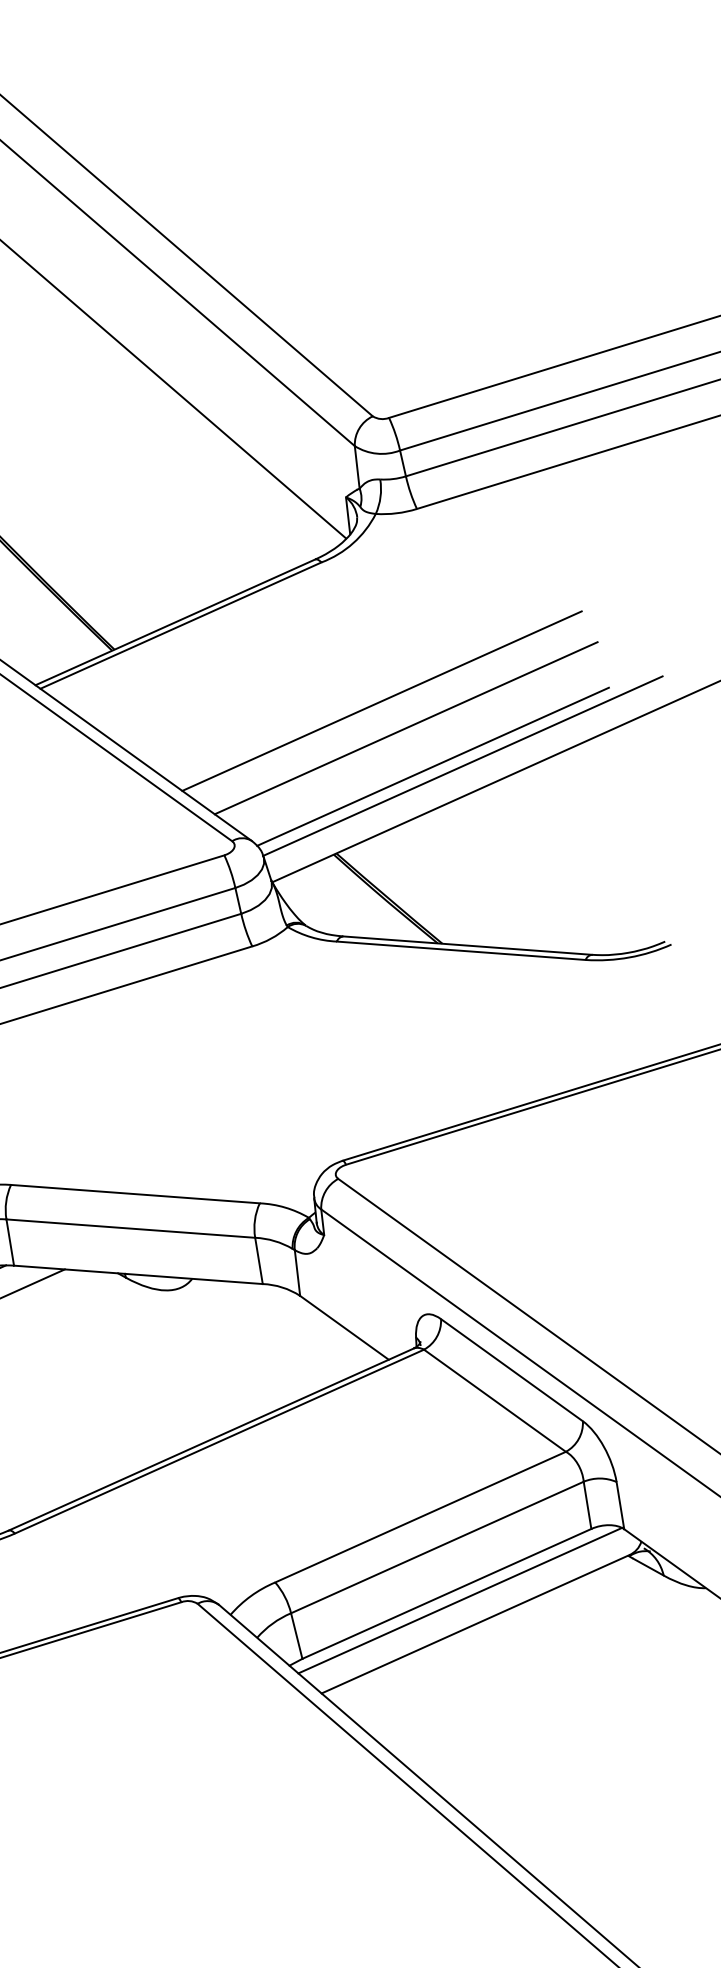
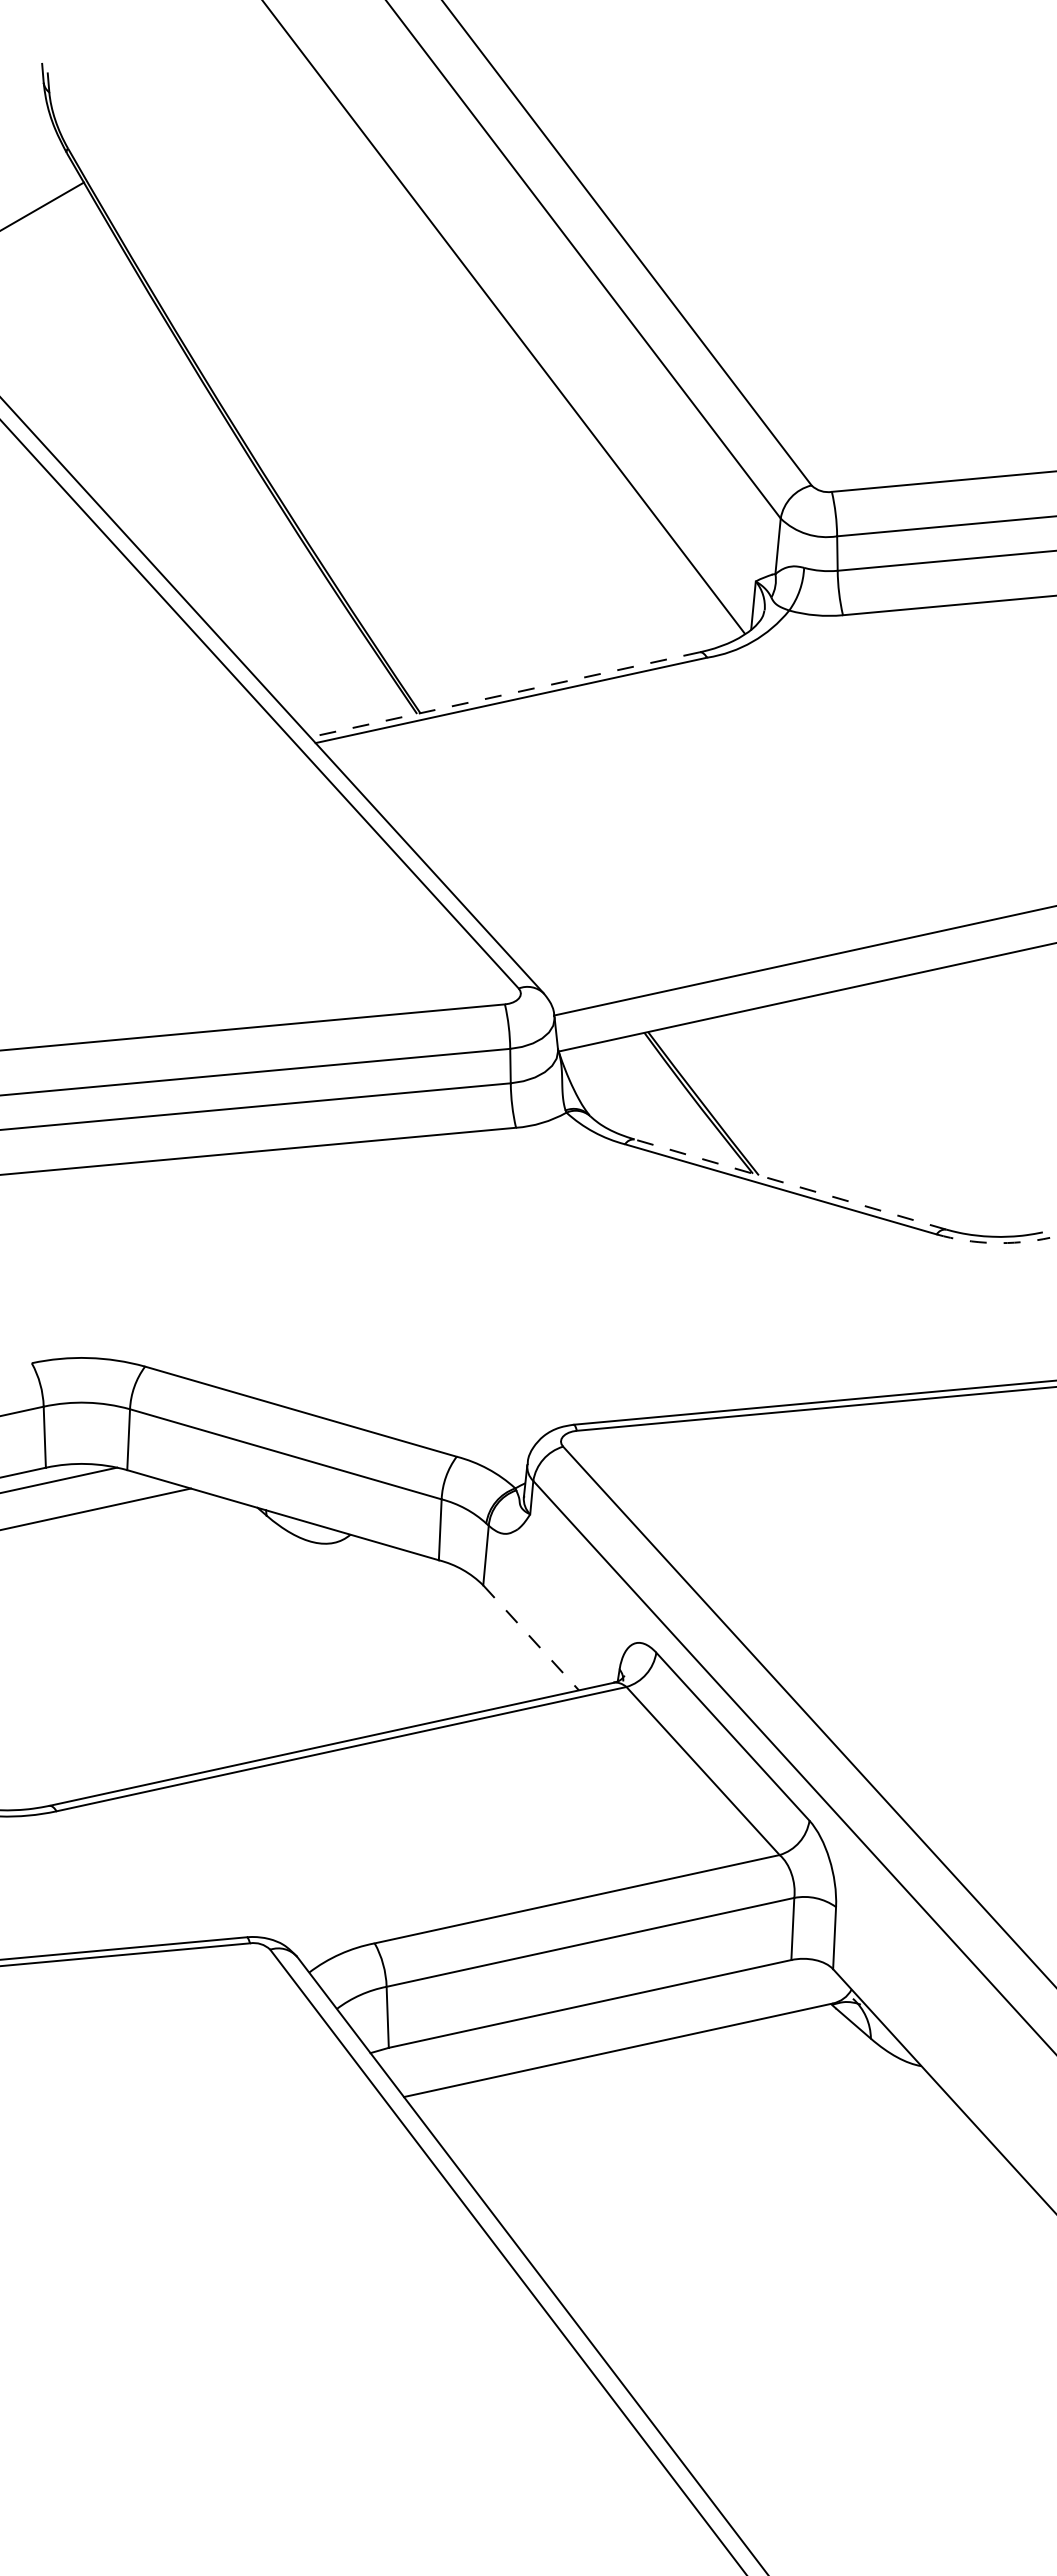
line: (174, 622) -> (504, 694), solid -> dashed
line: (381, 701) -> (746, 850), removed
line: (406, 728) -> (770, 891), removed
line: (433, 766) -> (794, 947), removed
line: (466, 945) -> (789, 1184), solid -> dashed
arc: (629, 957) -> (993, 1243), solid -> dashed
line: (344, 1328) -> (531, 1638), solid -> dashed
line: (459, 1600) -> (604, 2015), removed

